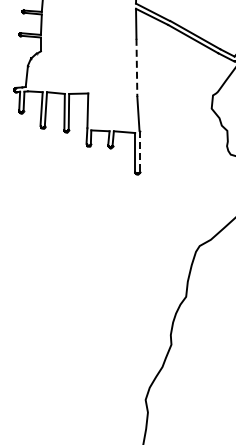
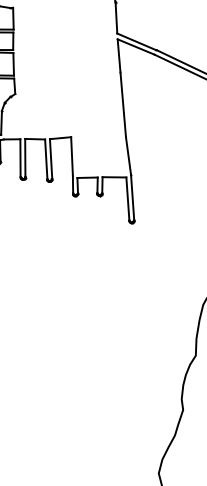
line: (136, 68) -> (122, 105), dashed -> solid
line: (139, 151) -> (132, 197), dashed -> solid

